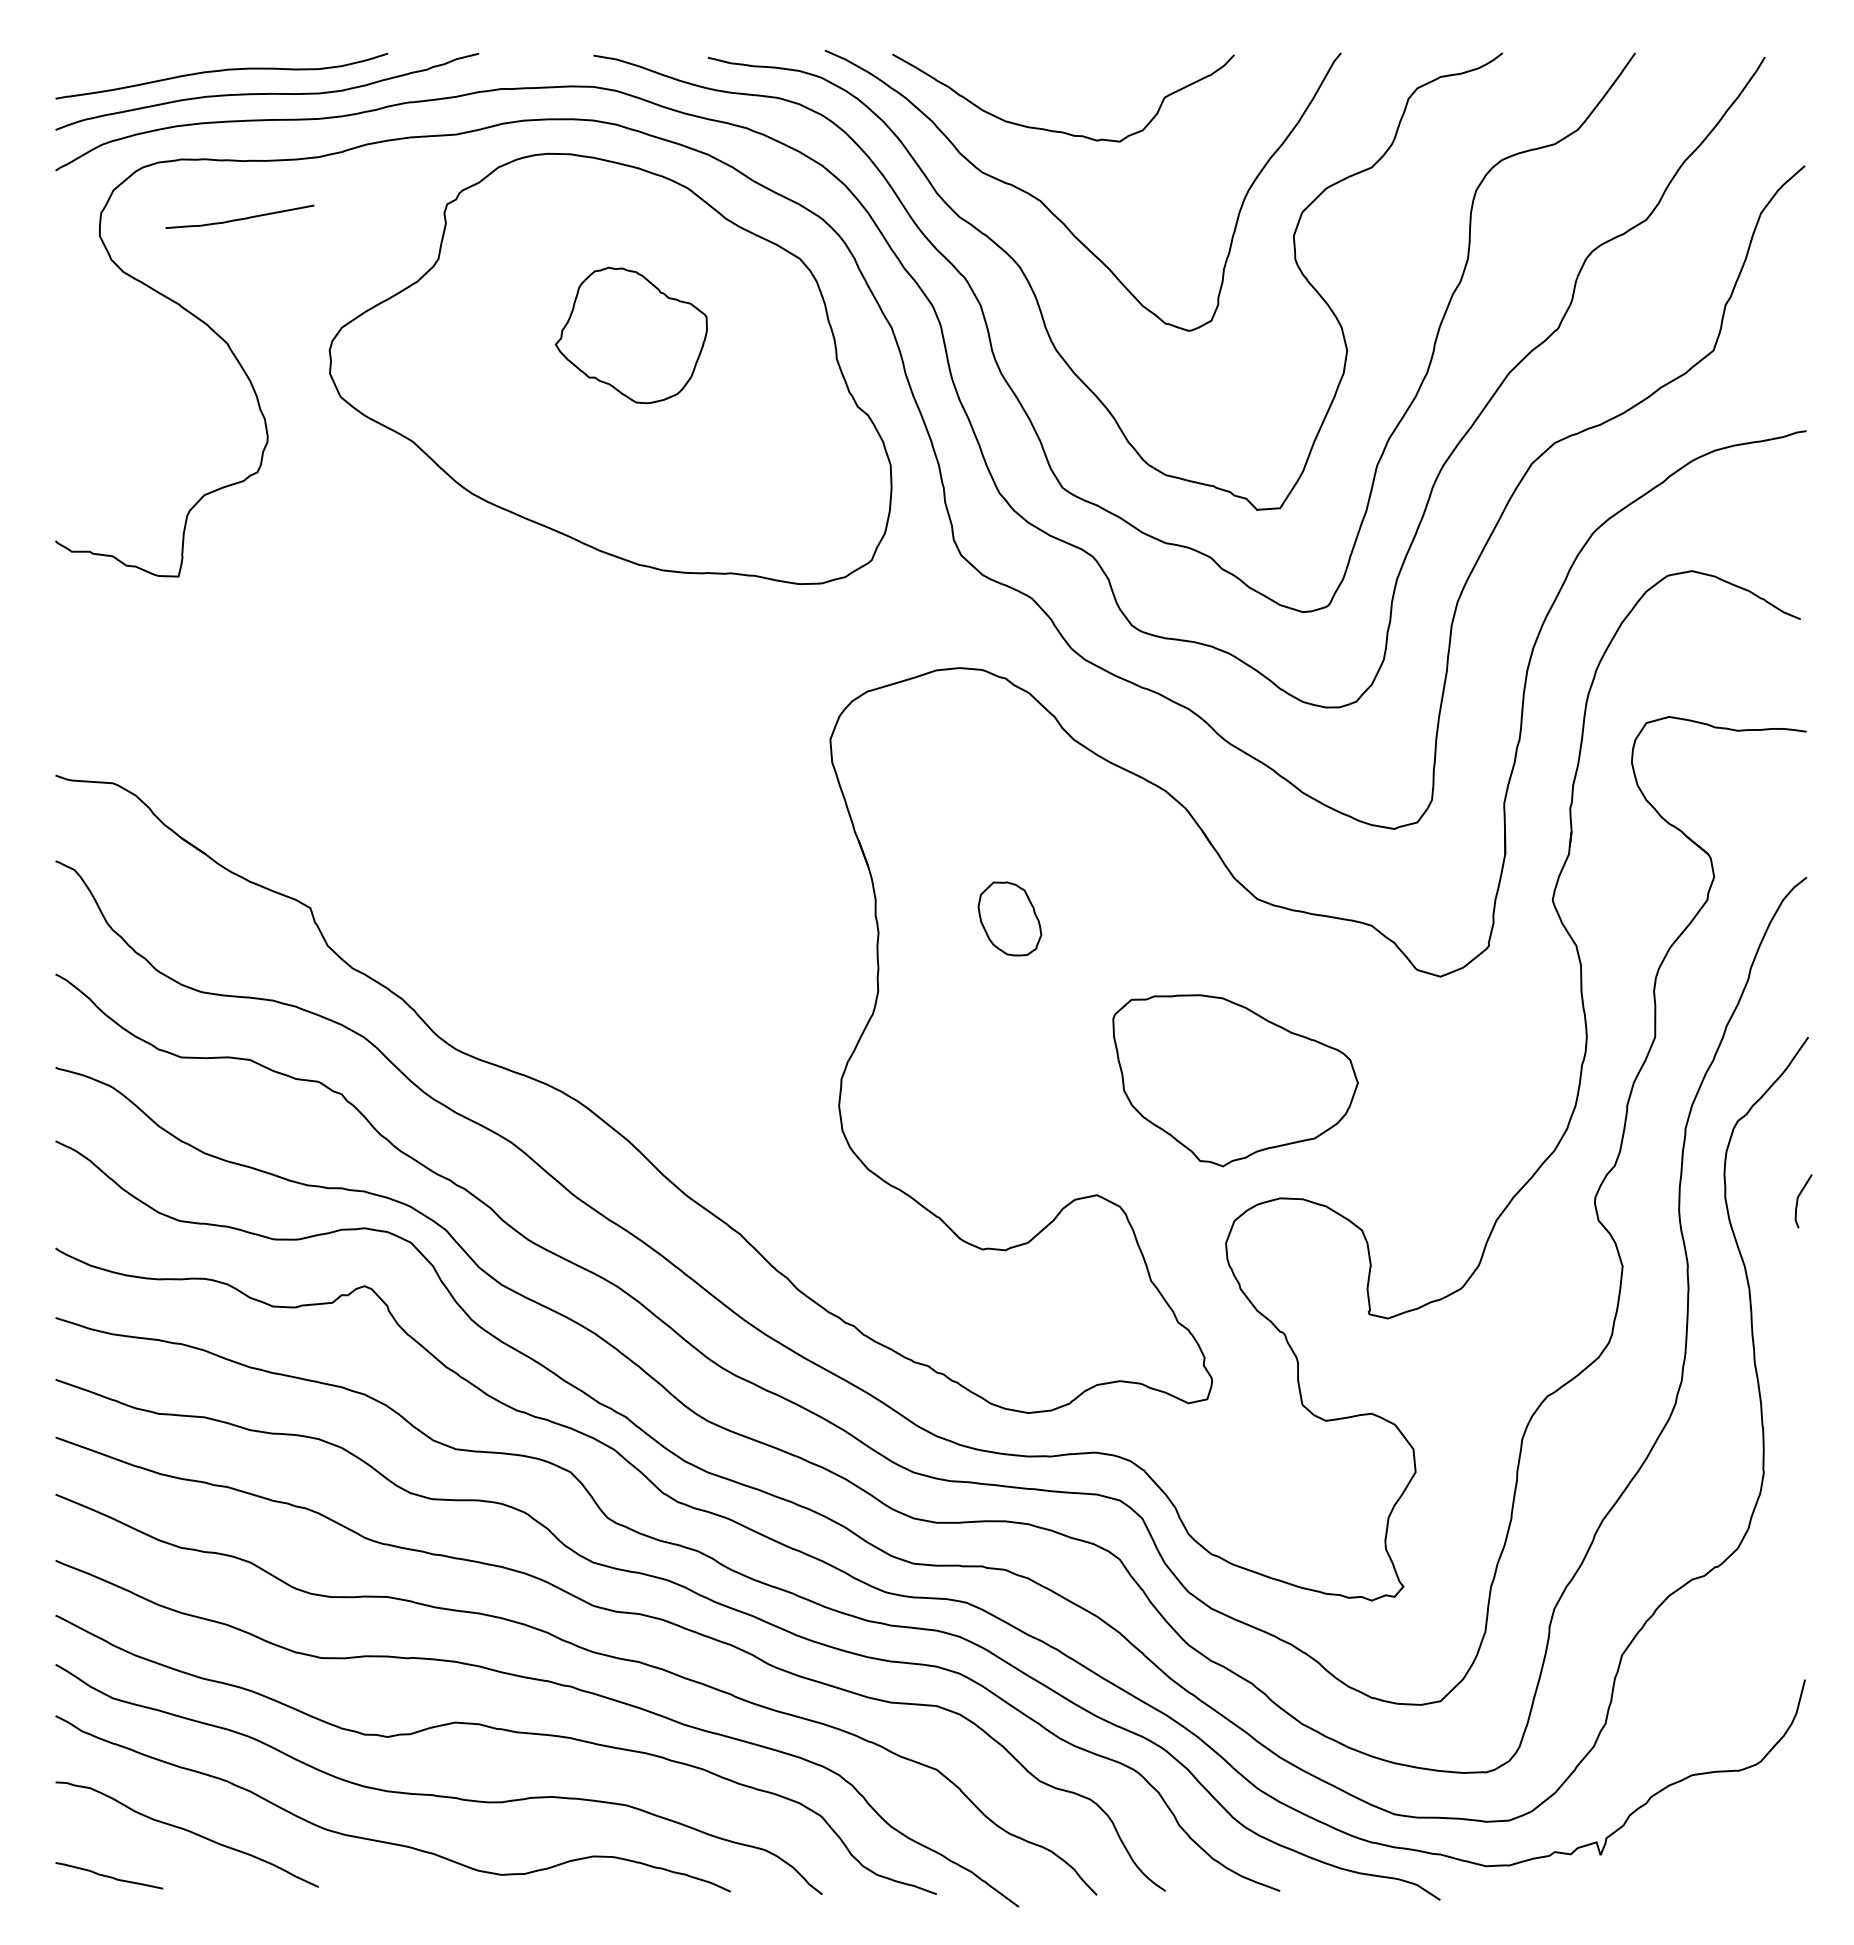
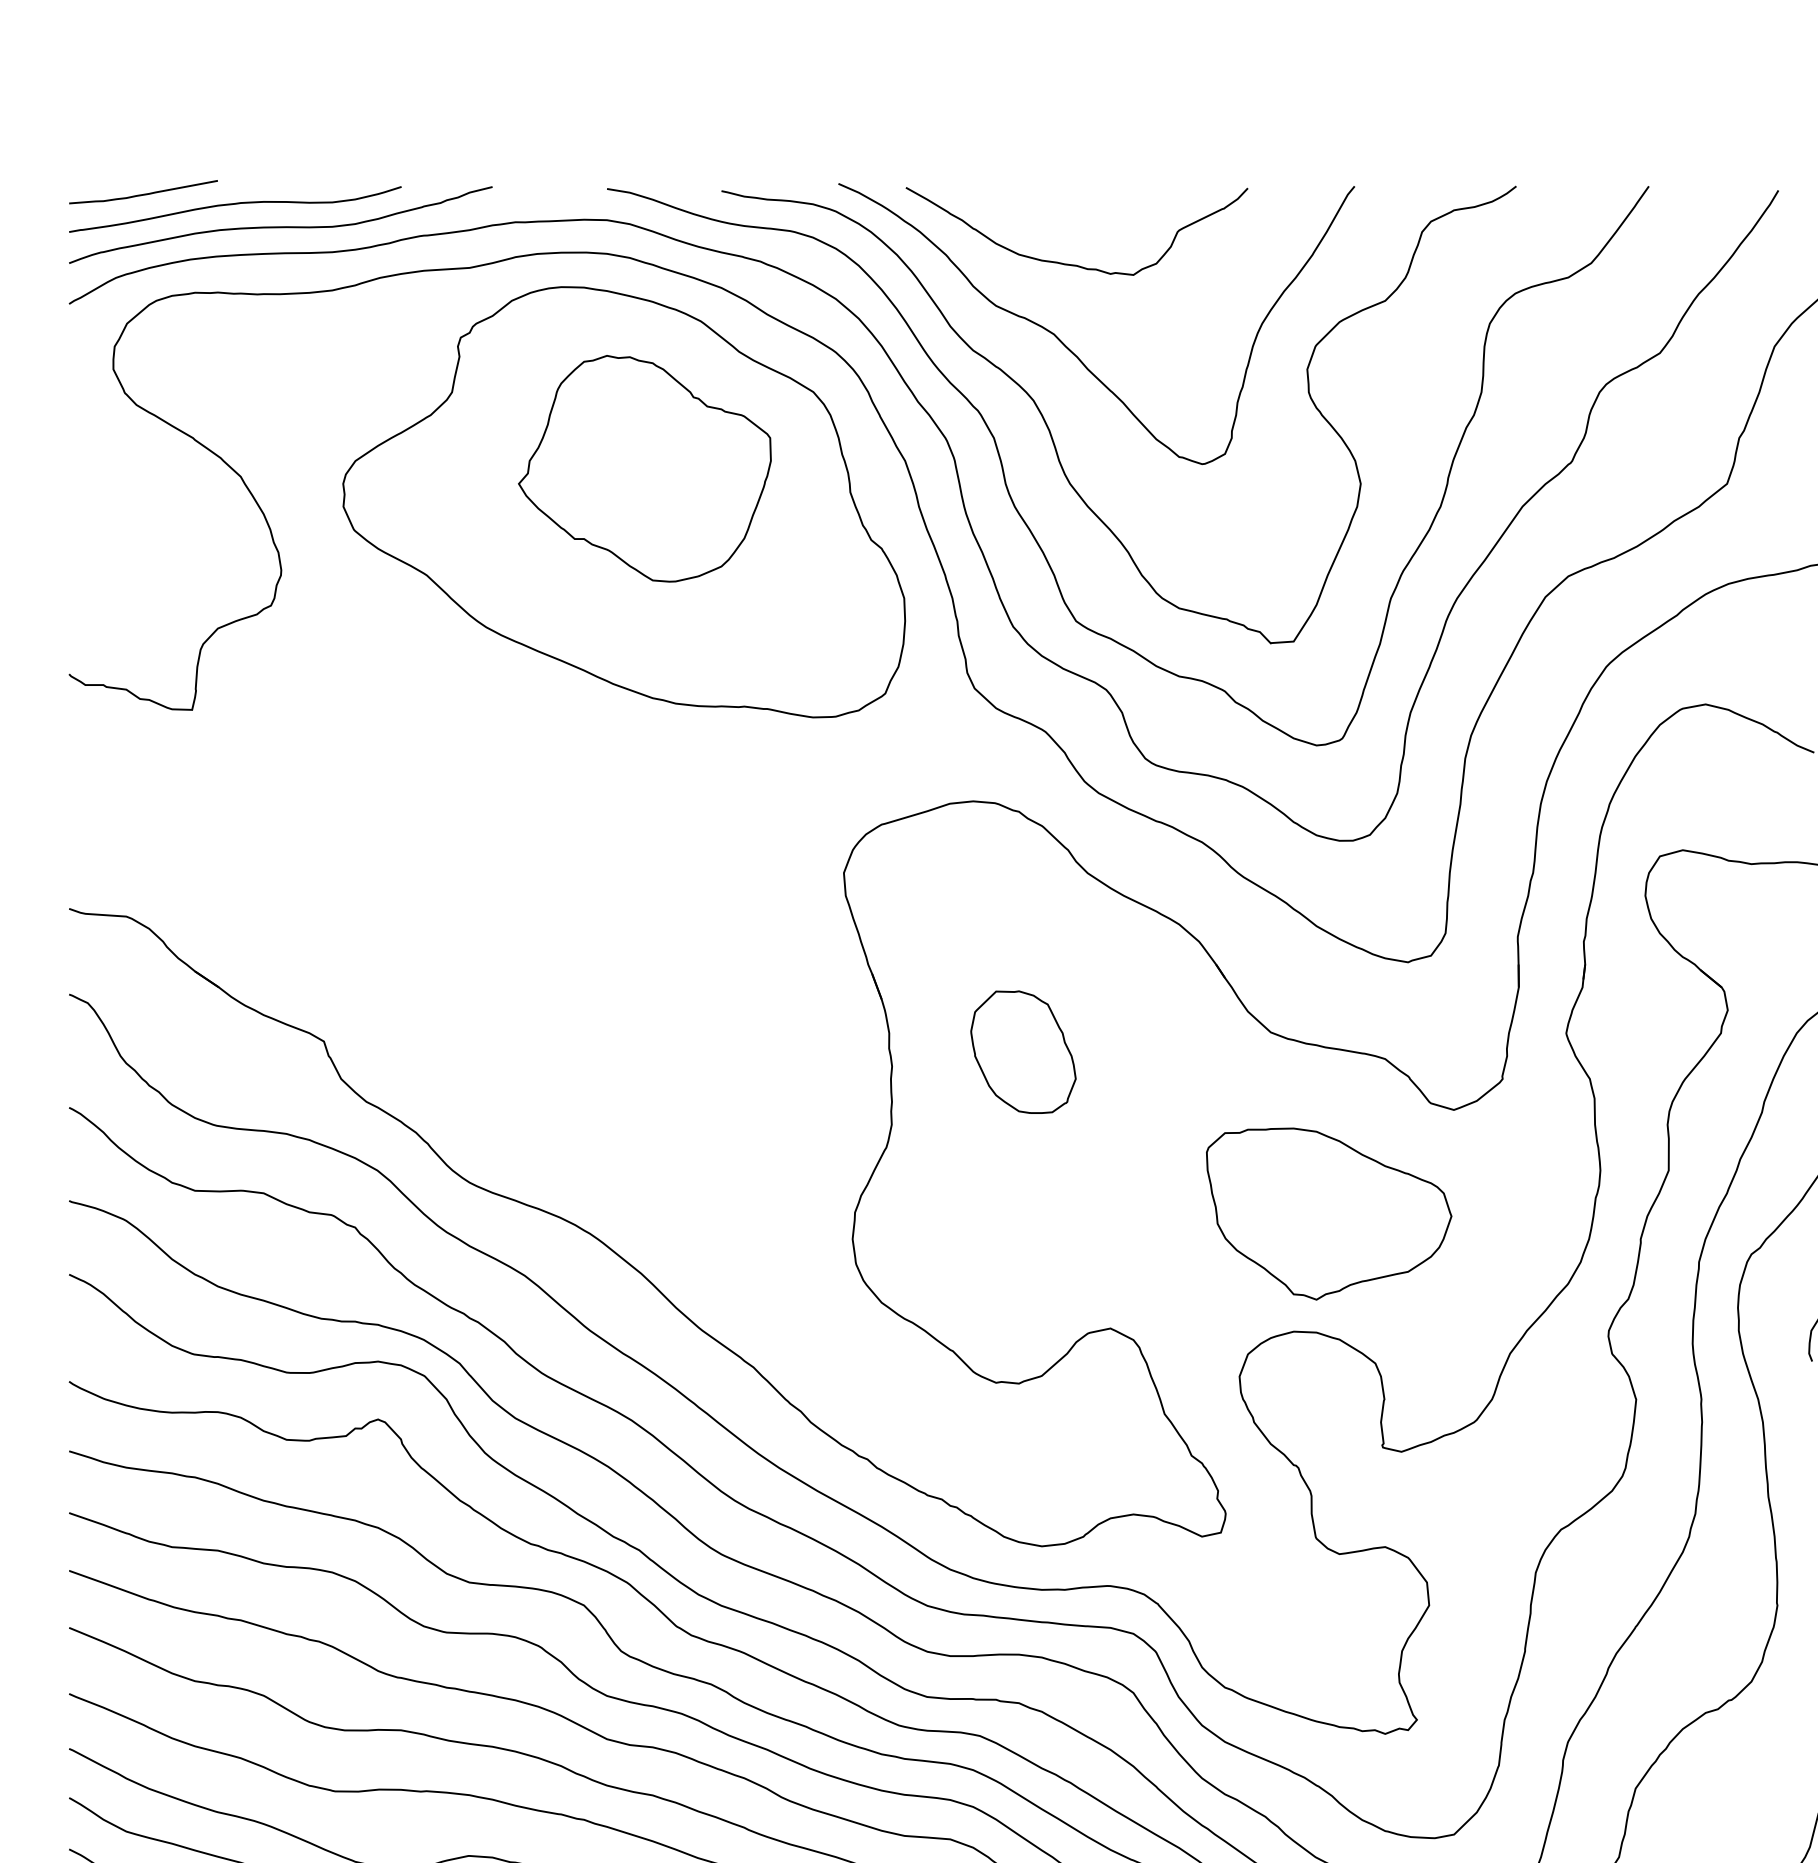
curve: (239, 218) -> (143, 193), moved
part: (631, 335) -> (645, 468), size x1.67
part: (1009, 918) -> (1023, 1051), size x1.67
part: (1235, 1080) -> (1329, 1213), moved

